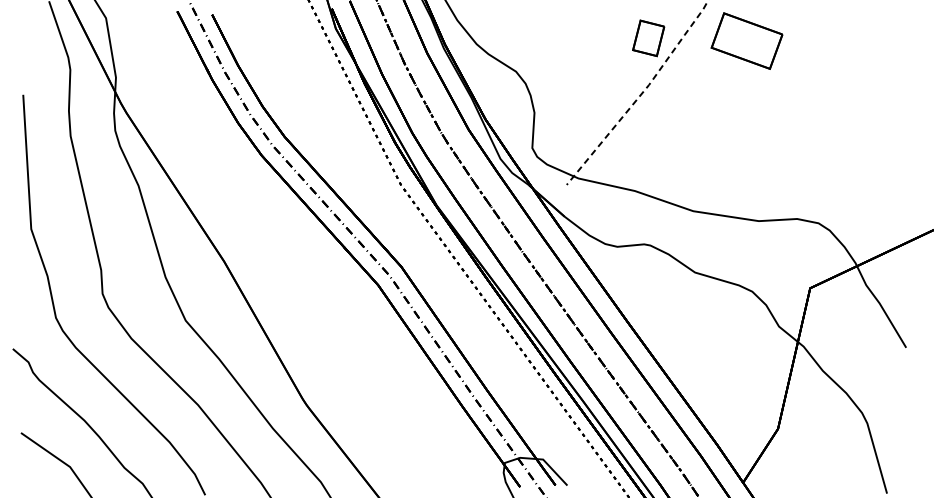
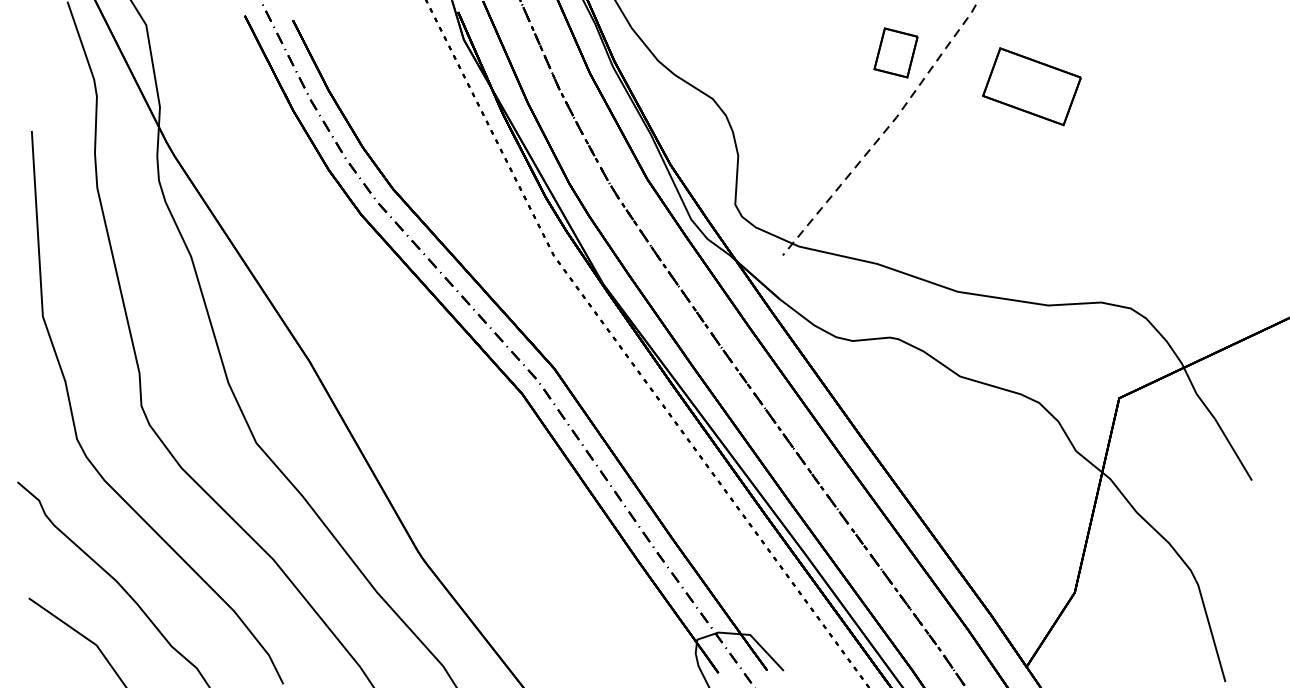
part: (746, 40) -> (1031, 86), moved

